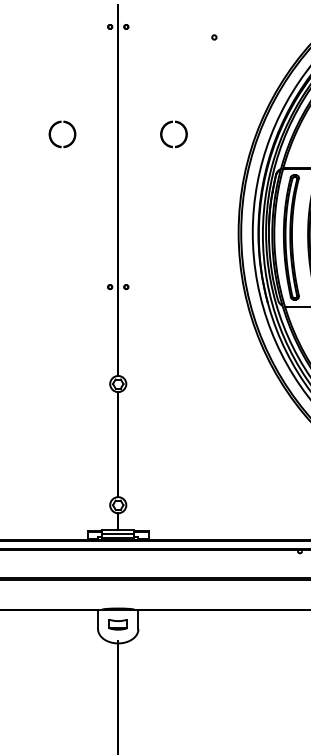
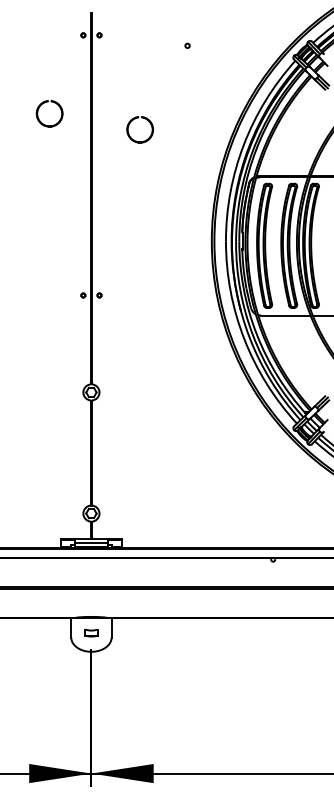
part: (56, 125) -> (43, 104), moved
part: (163, 131) -> (129, 126), moved
part: (118, 624) -> (91, 632), size x0.7

